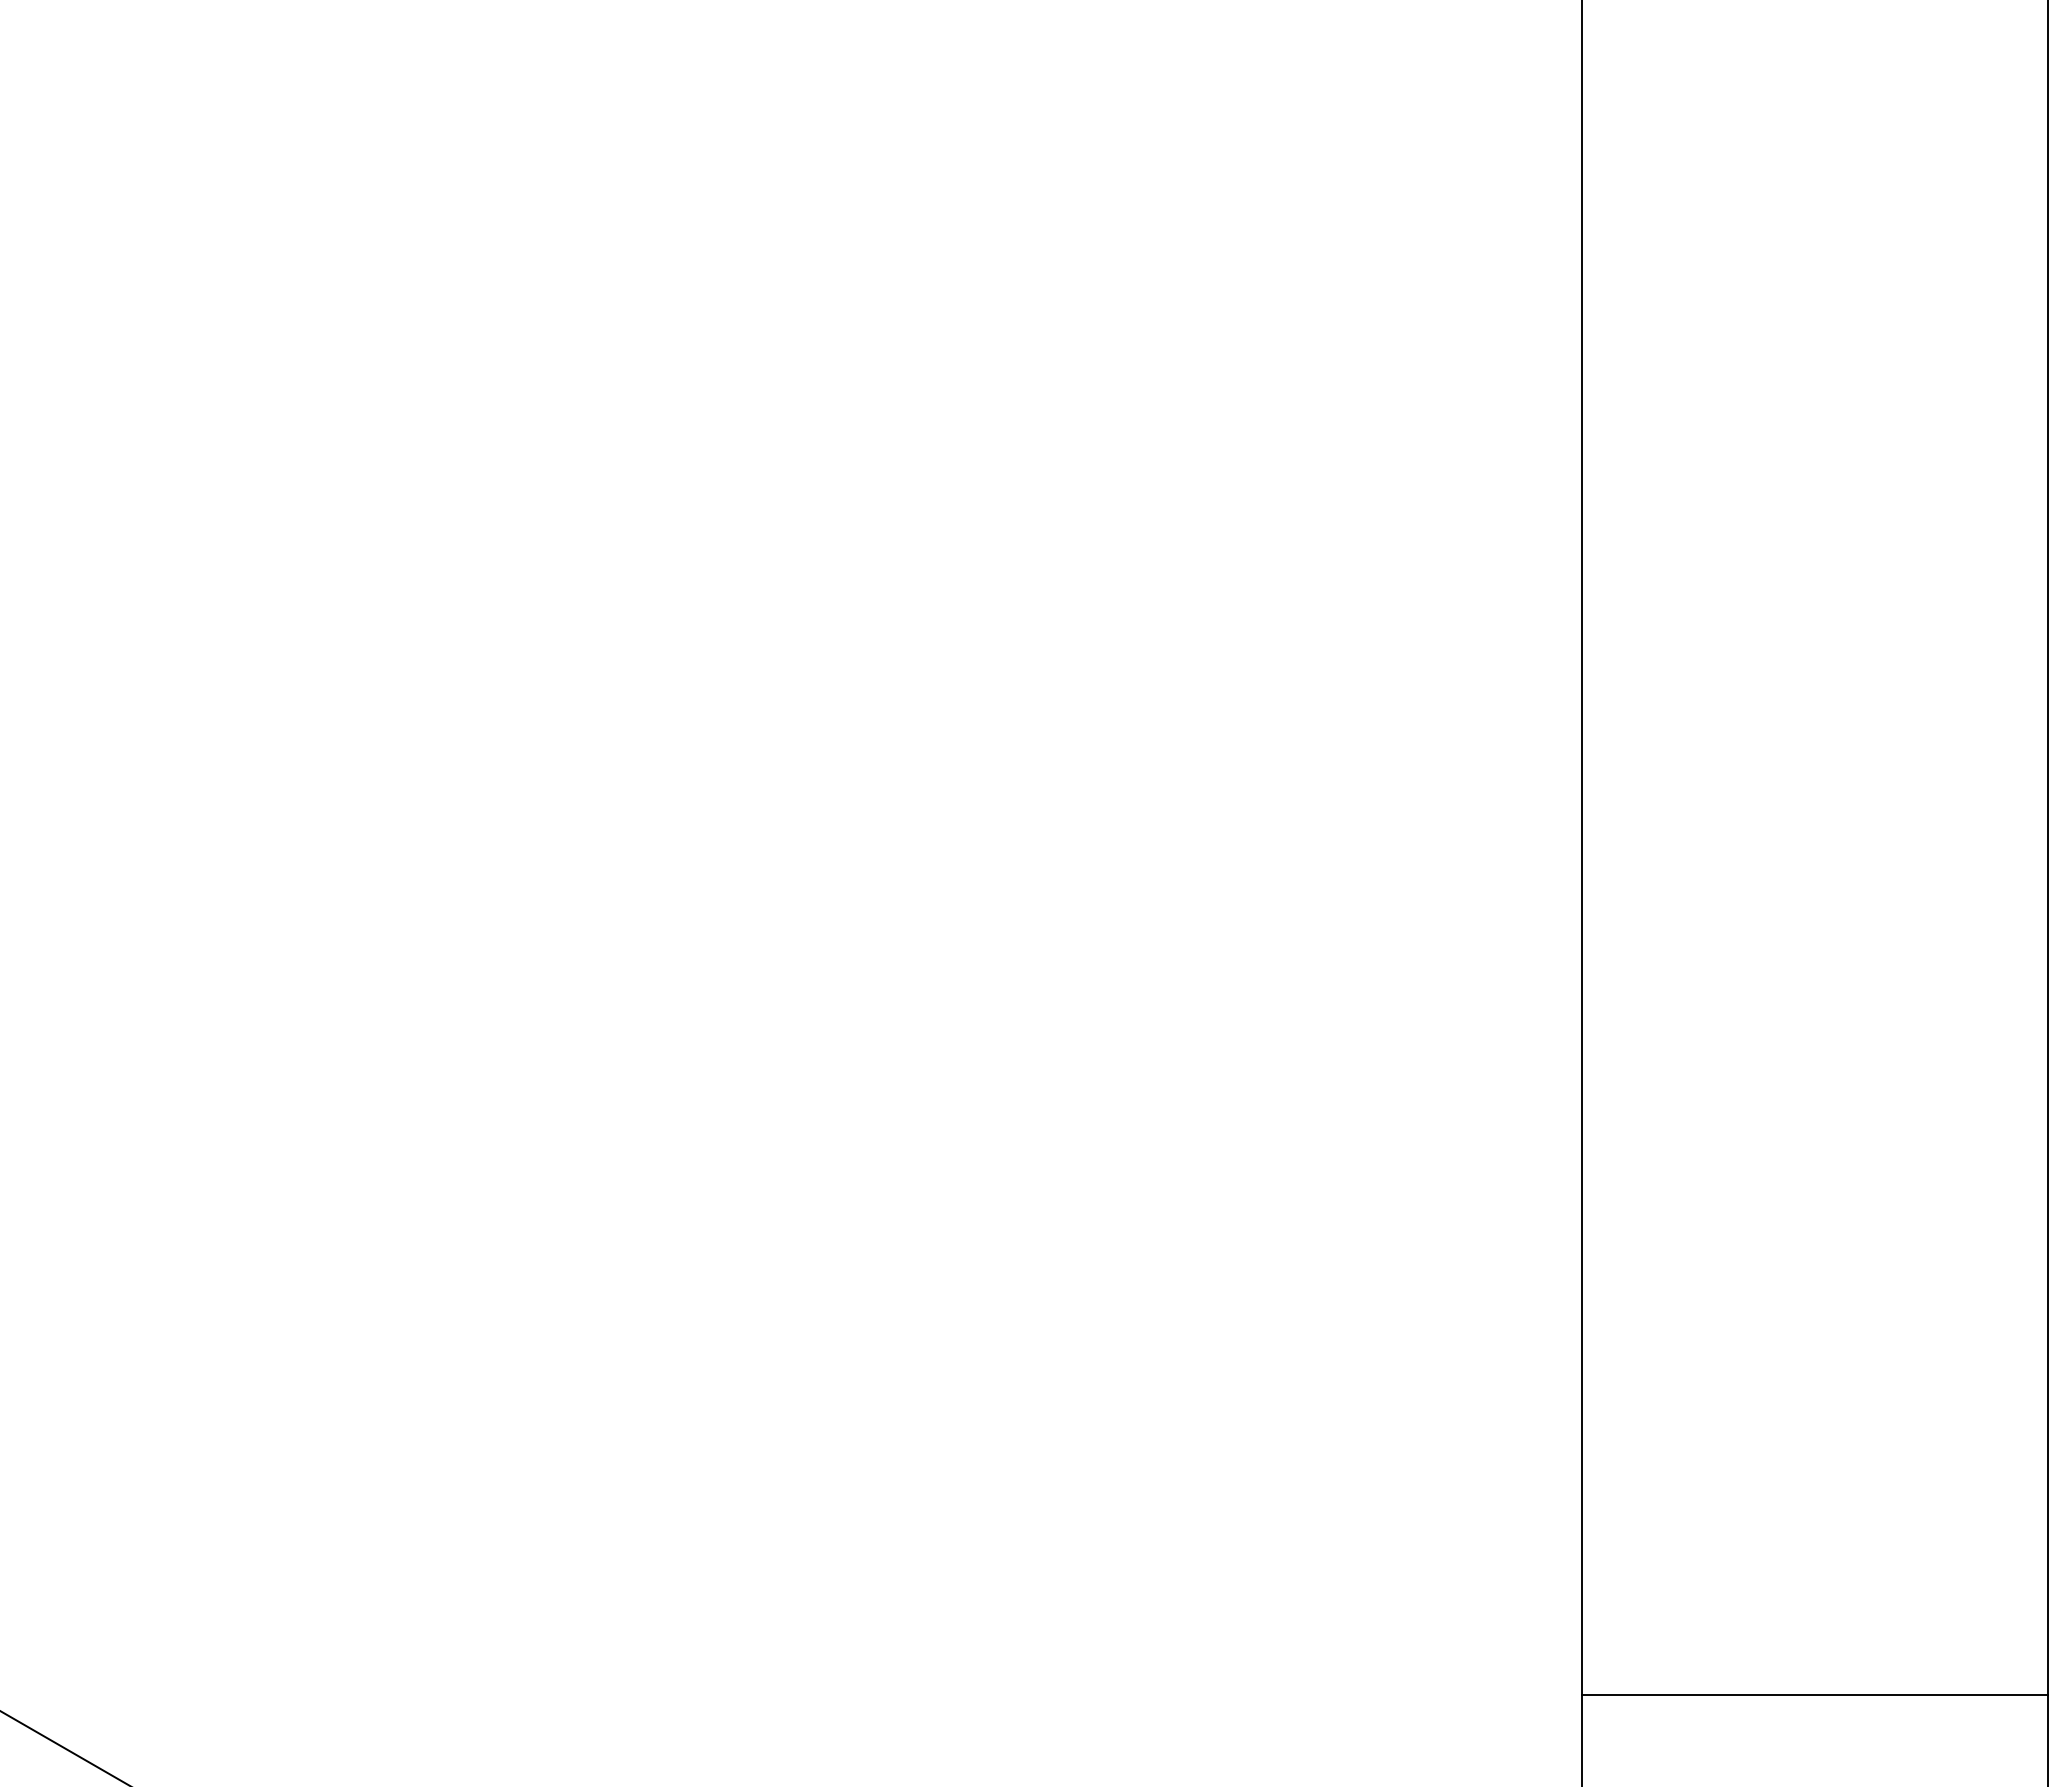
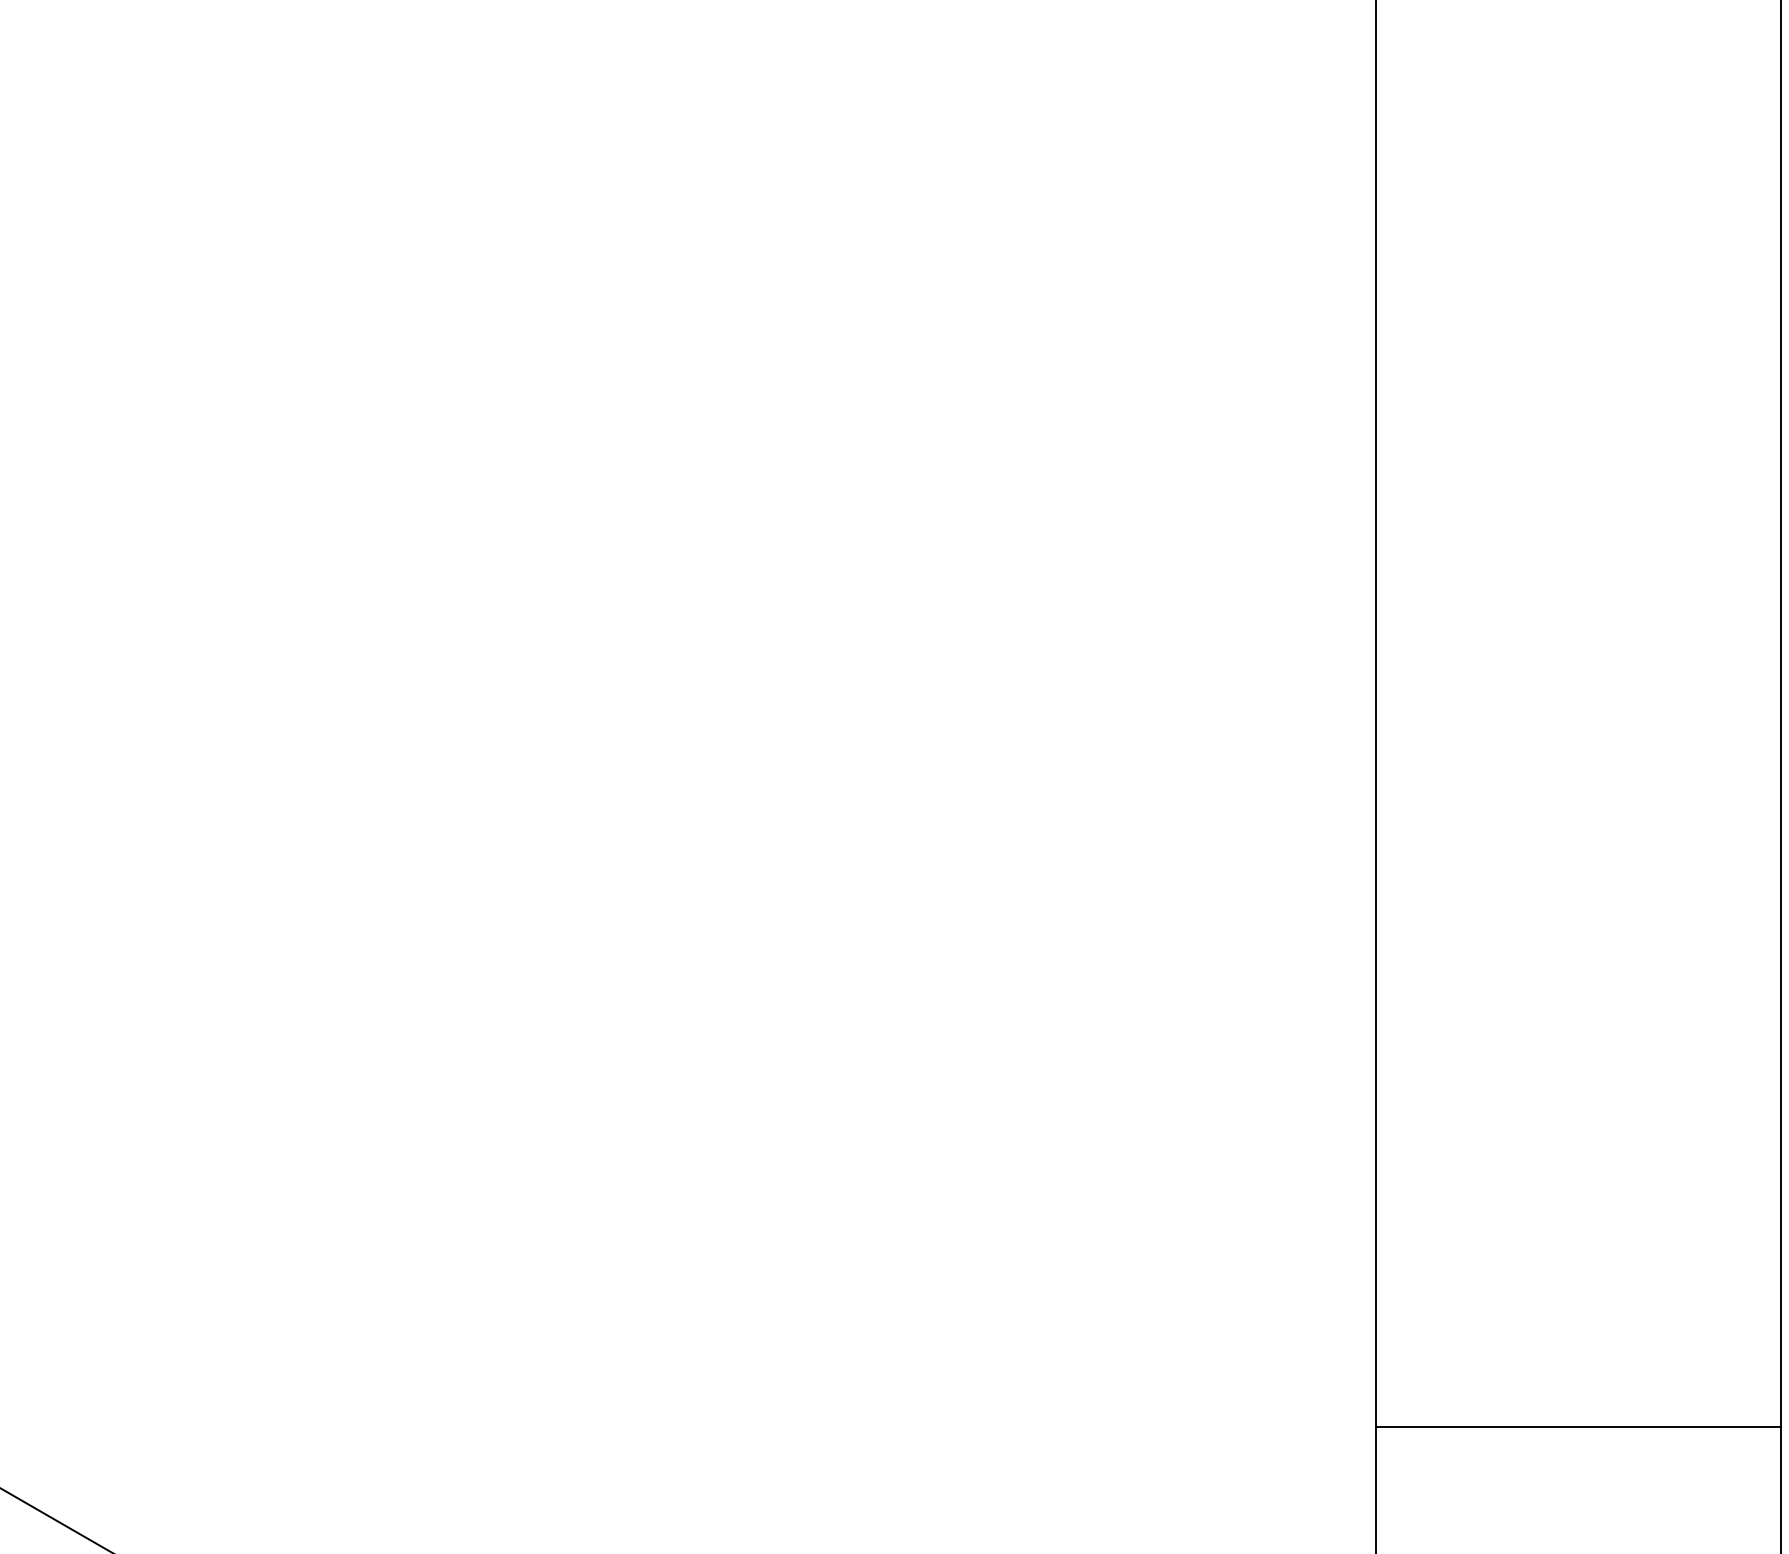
line: (1814, 1694) -> (1578, 1426), moved

